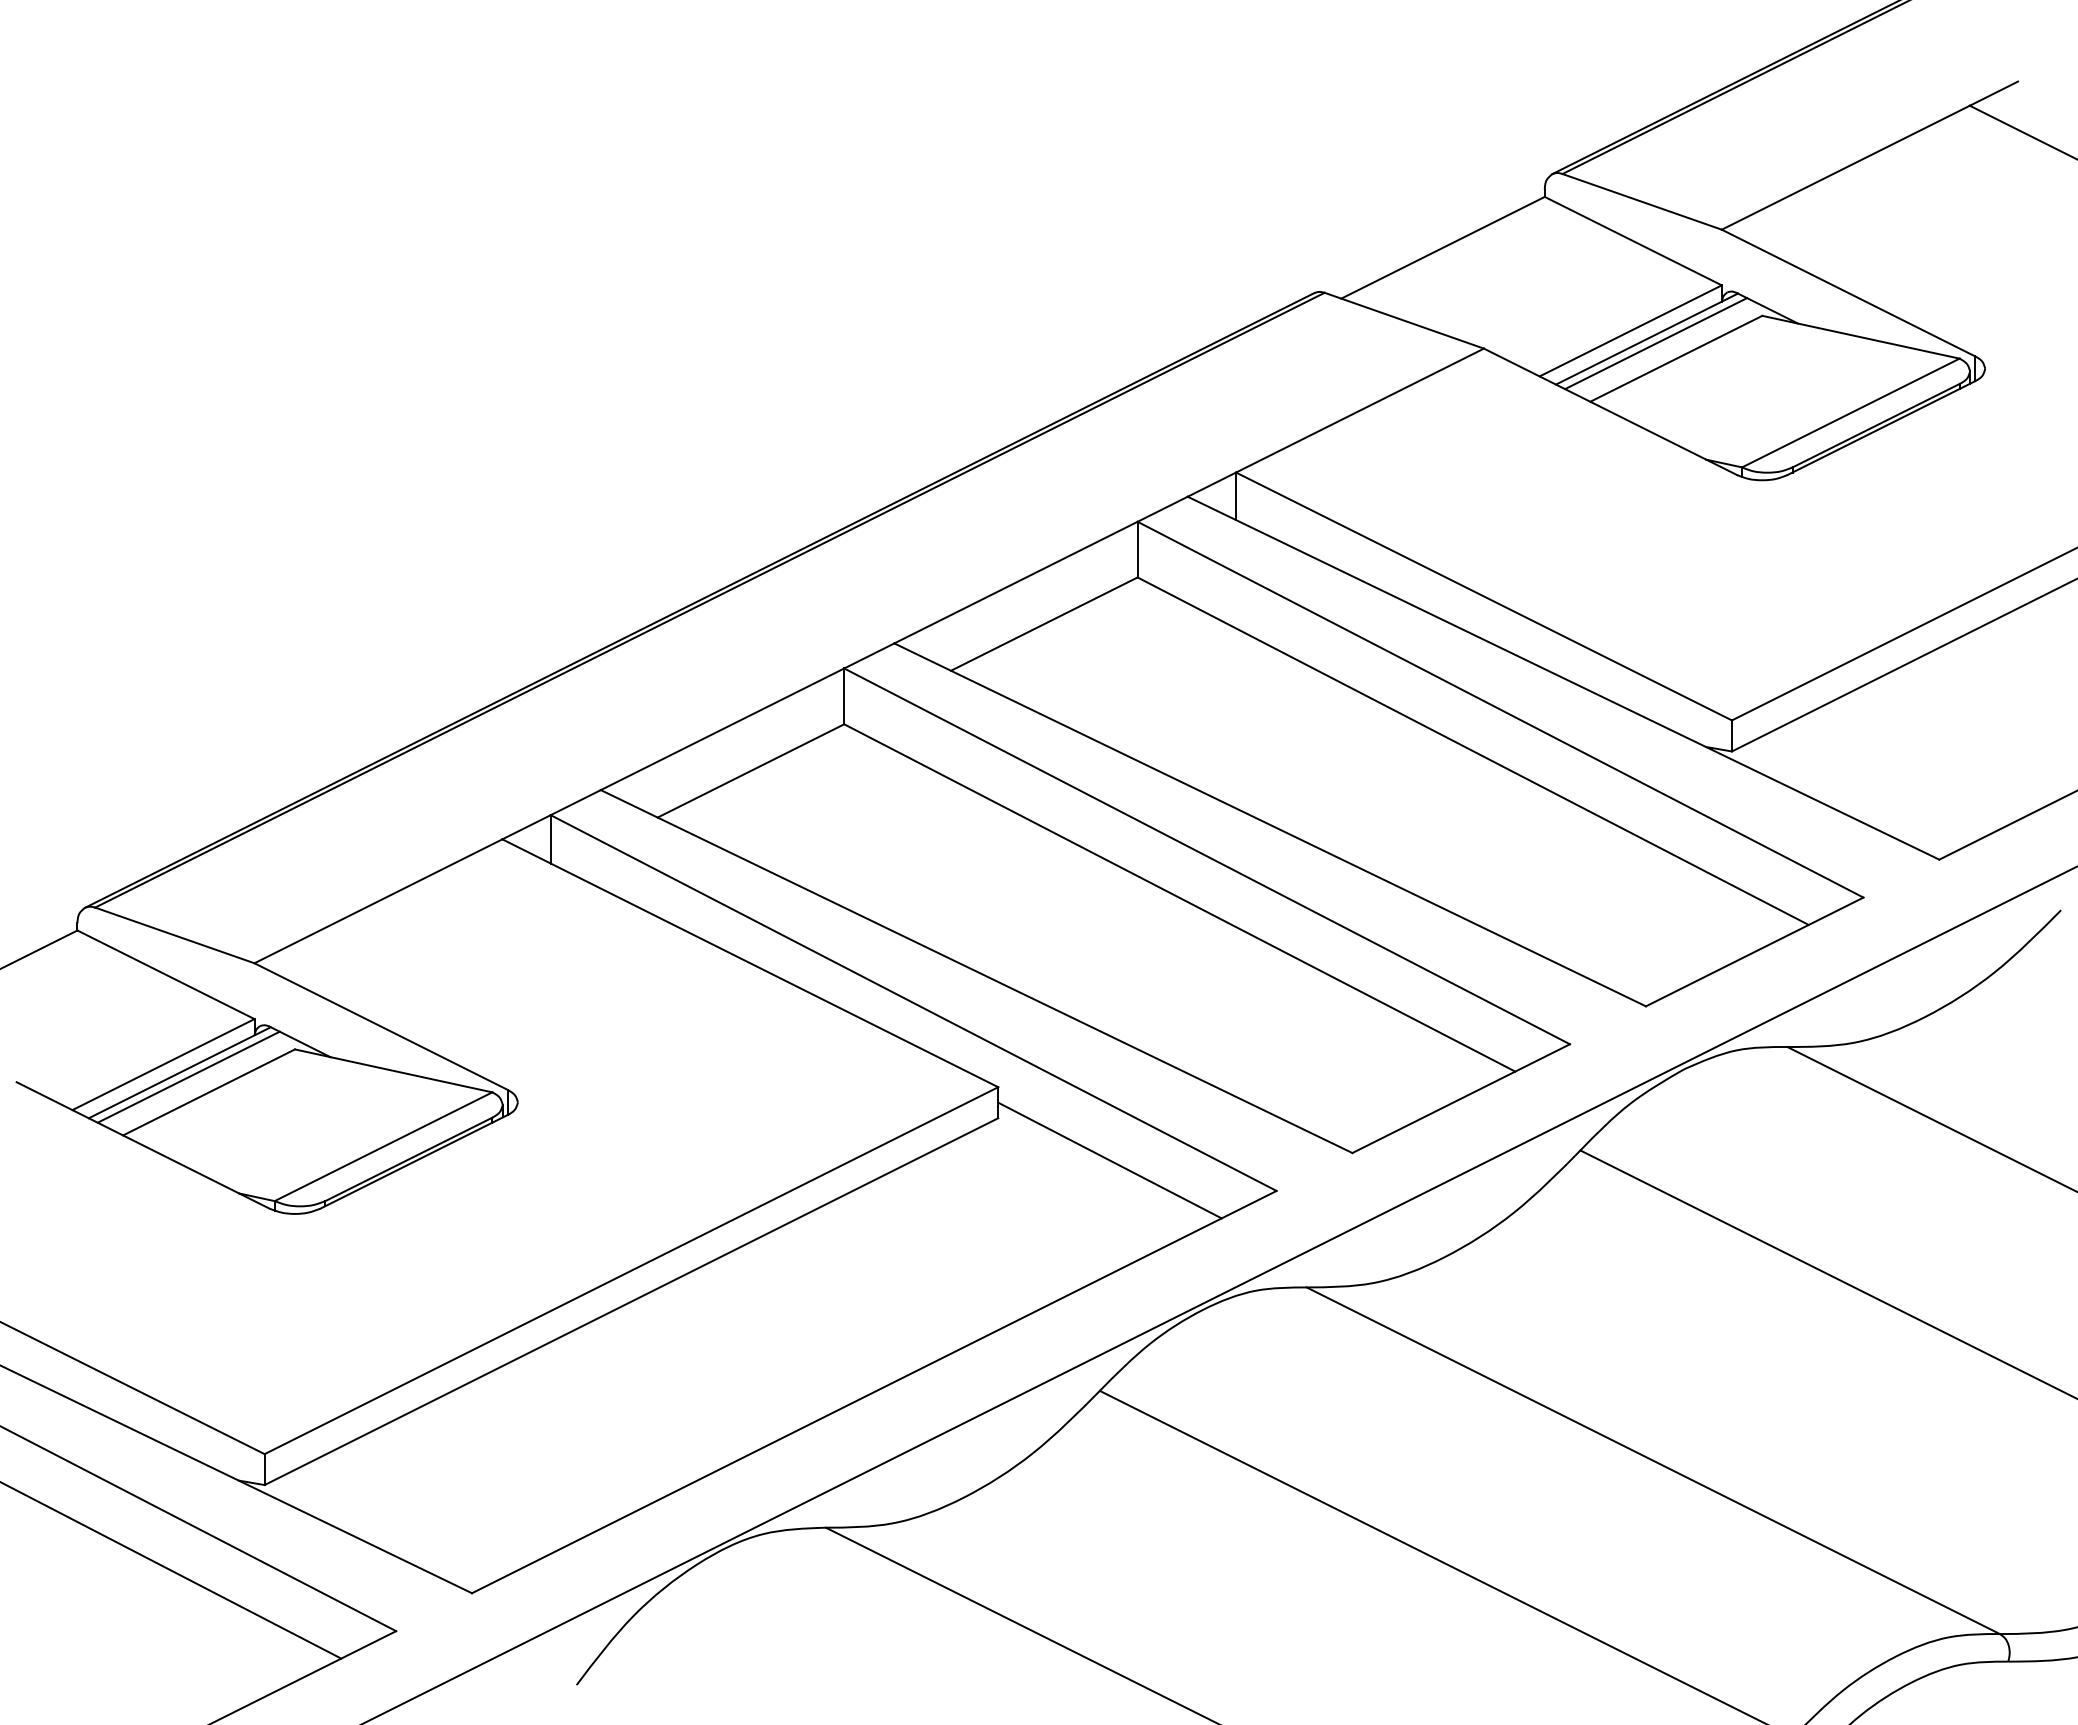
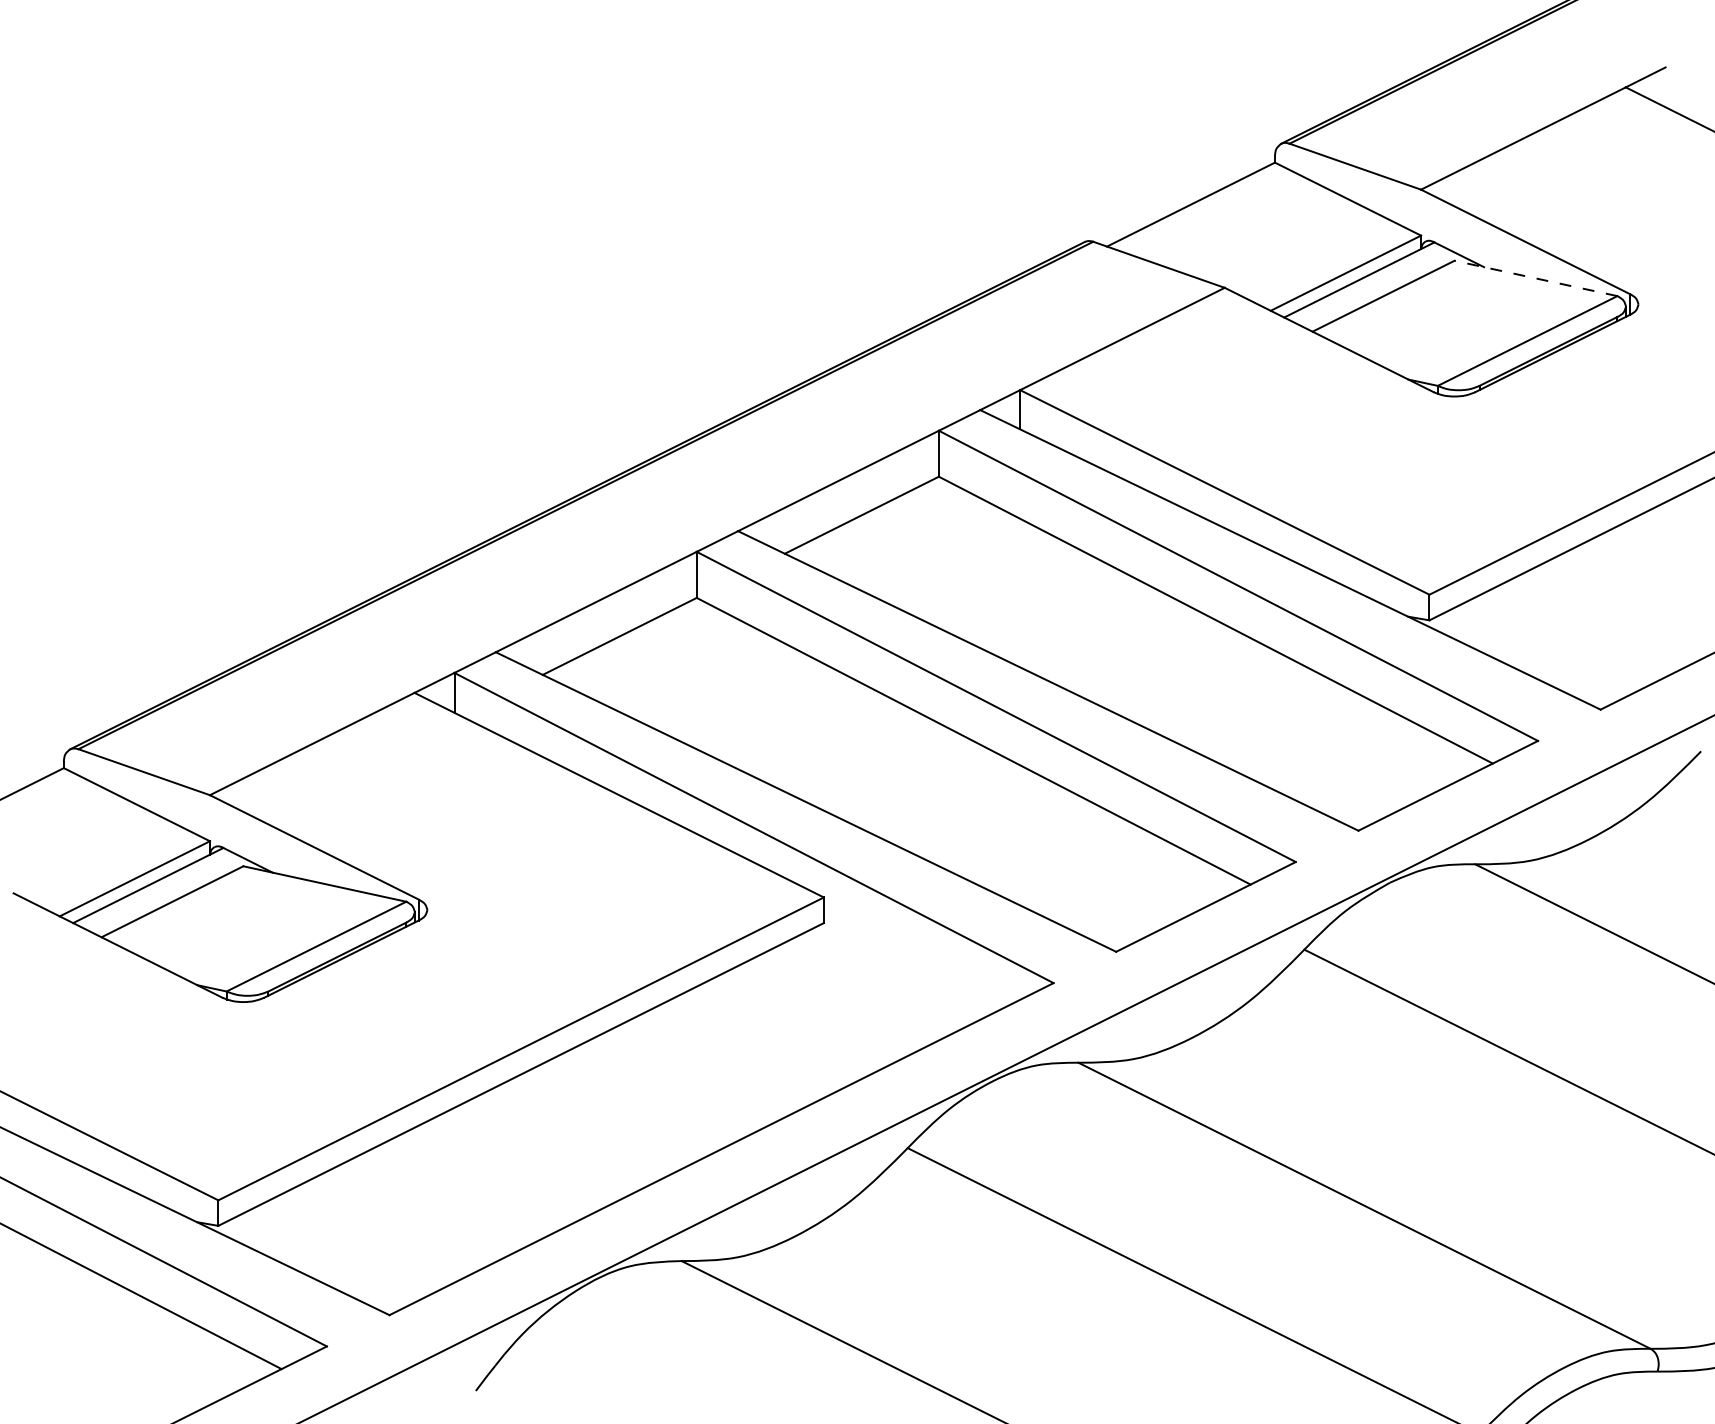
line: (1860, 337) -> (1535, 278), solid -> dashed
line: (1656, 343) -> (1367, 283), removed
line: (188, 1076) -> (155, 888), removed
line: (1109, 1160) -> (915, 957), removed

